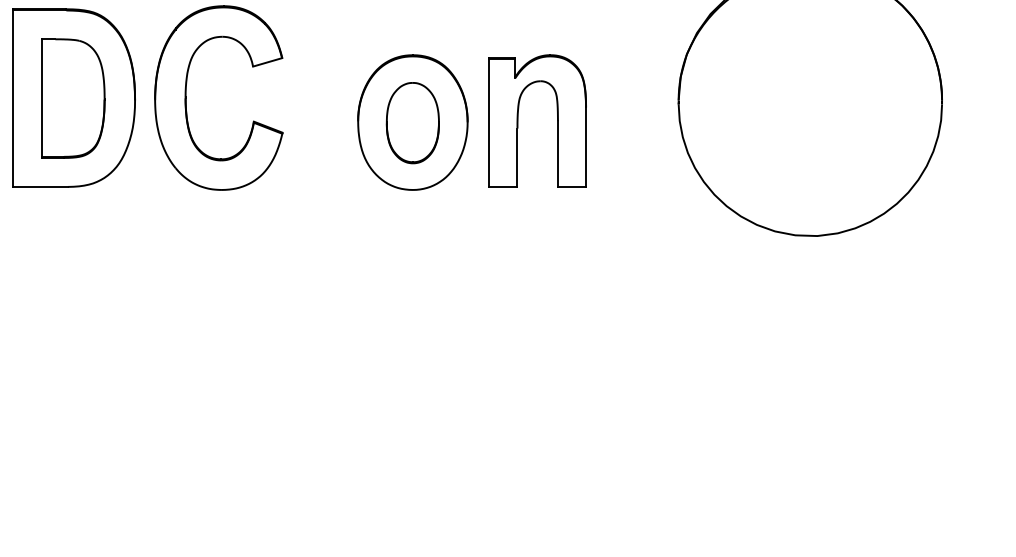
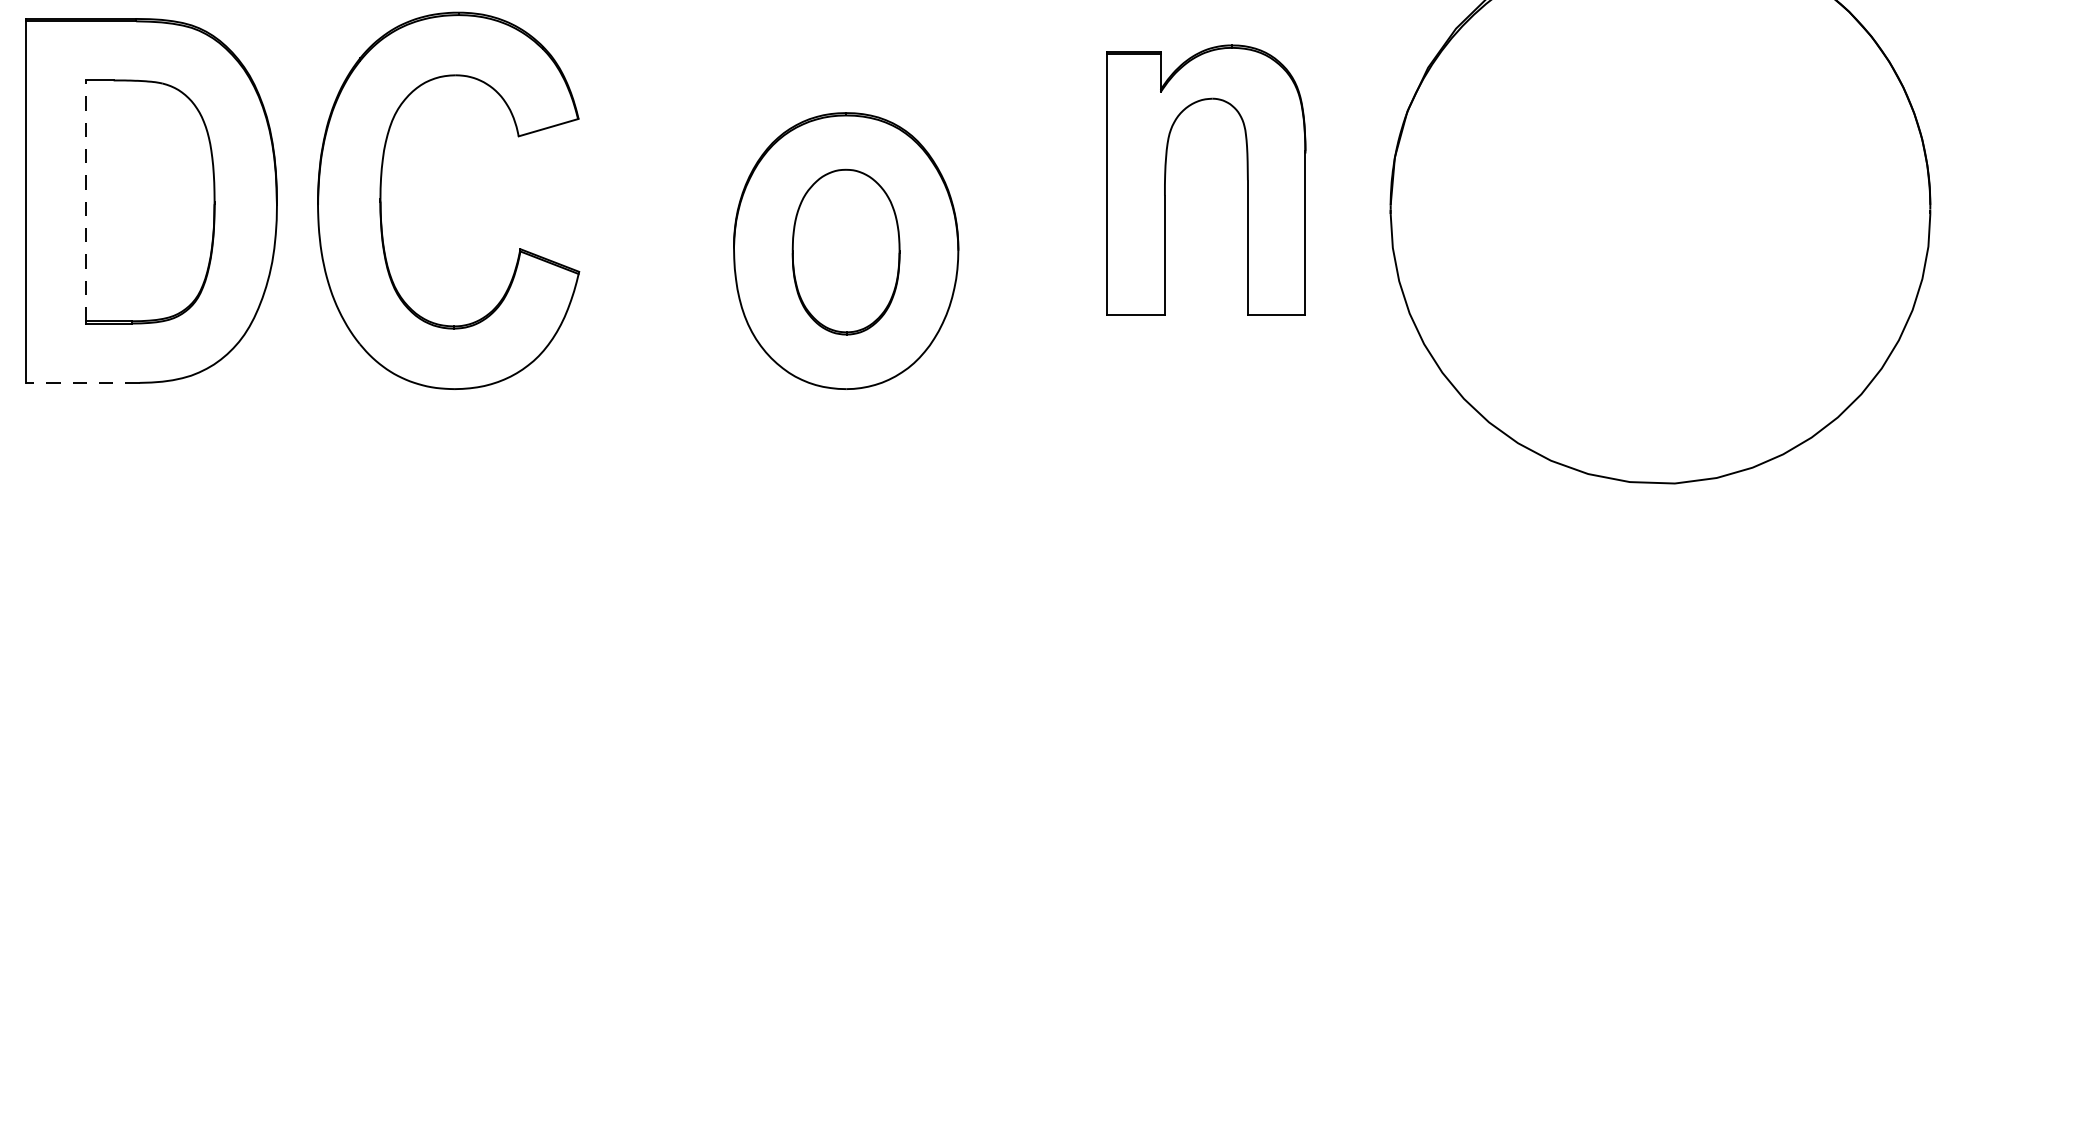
line: (42, 98) -> (87, 201), solid -> dashed
part: (518, 120) -> (1167, 179), moved
line: (40, 186) -> (83, 382), solid -> dashed

